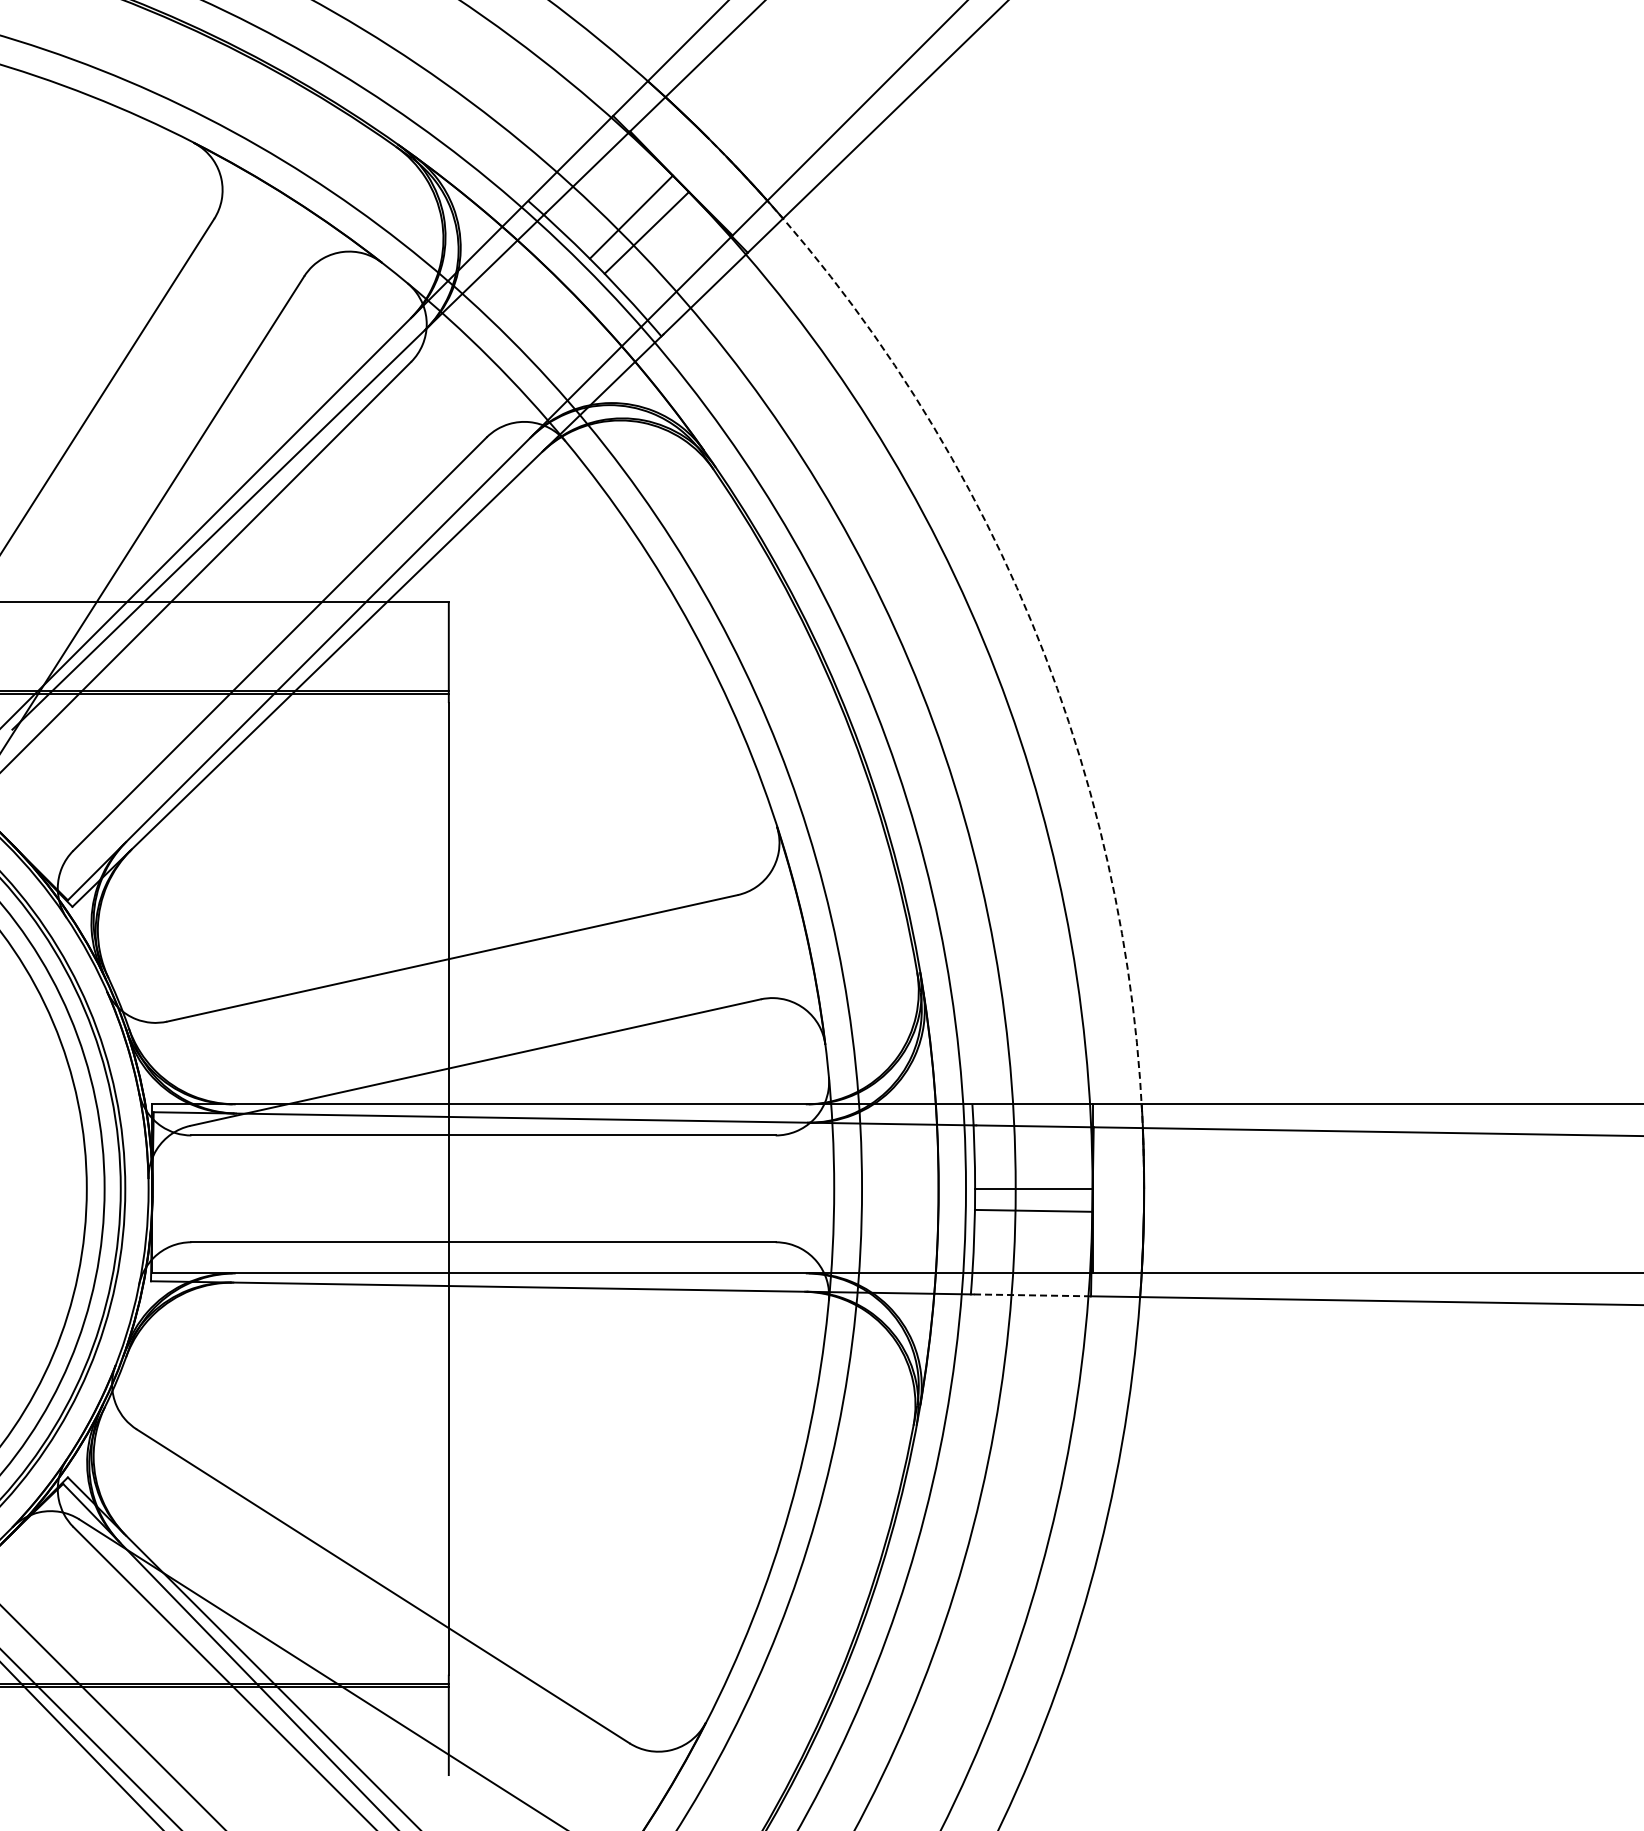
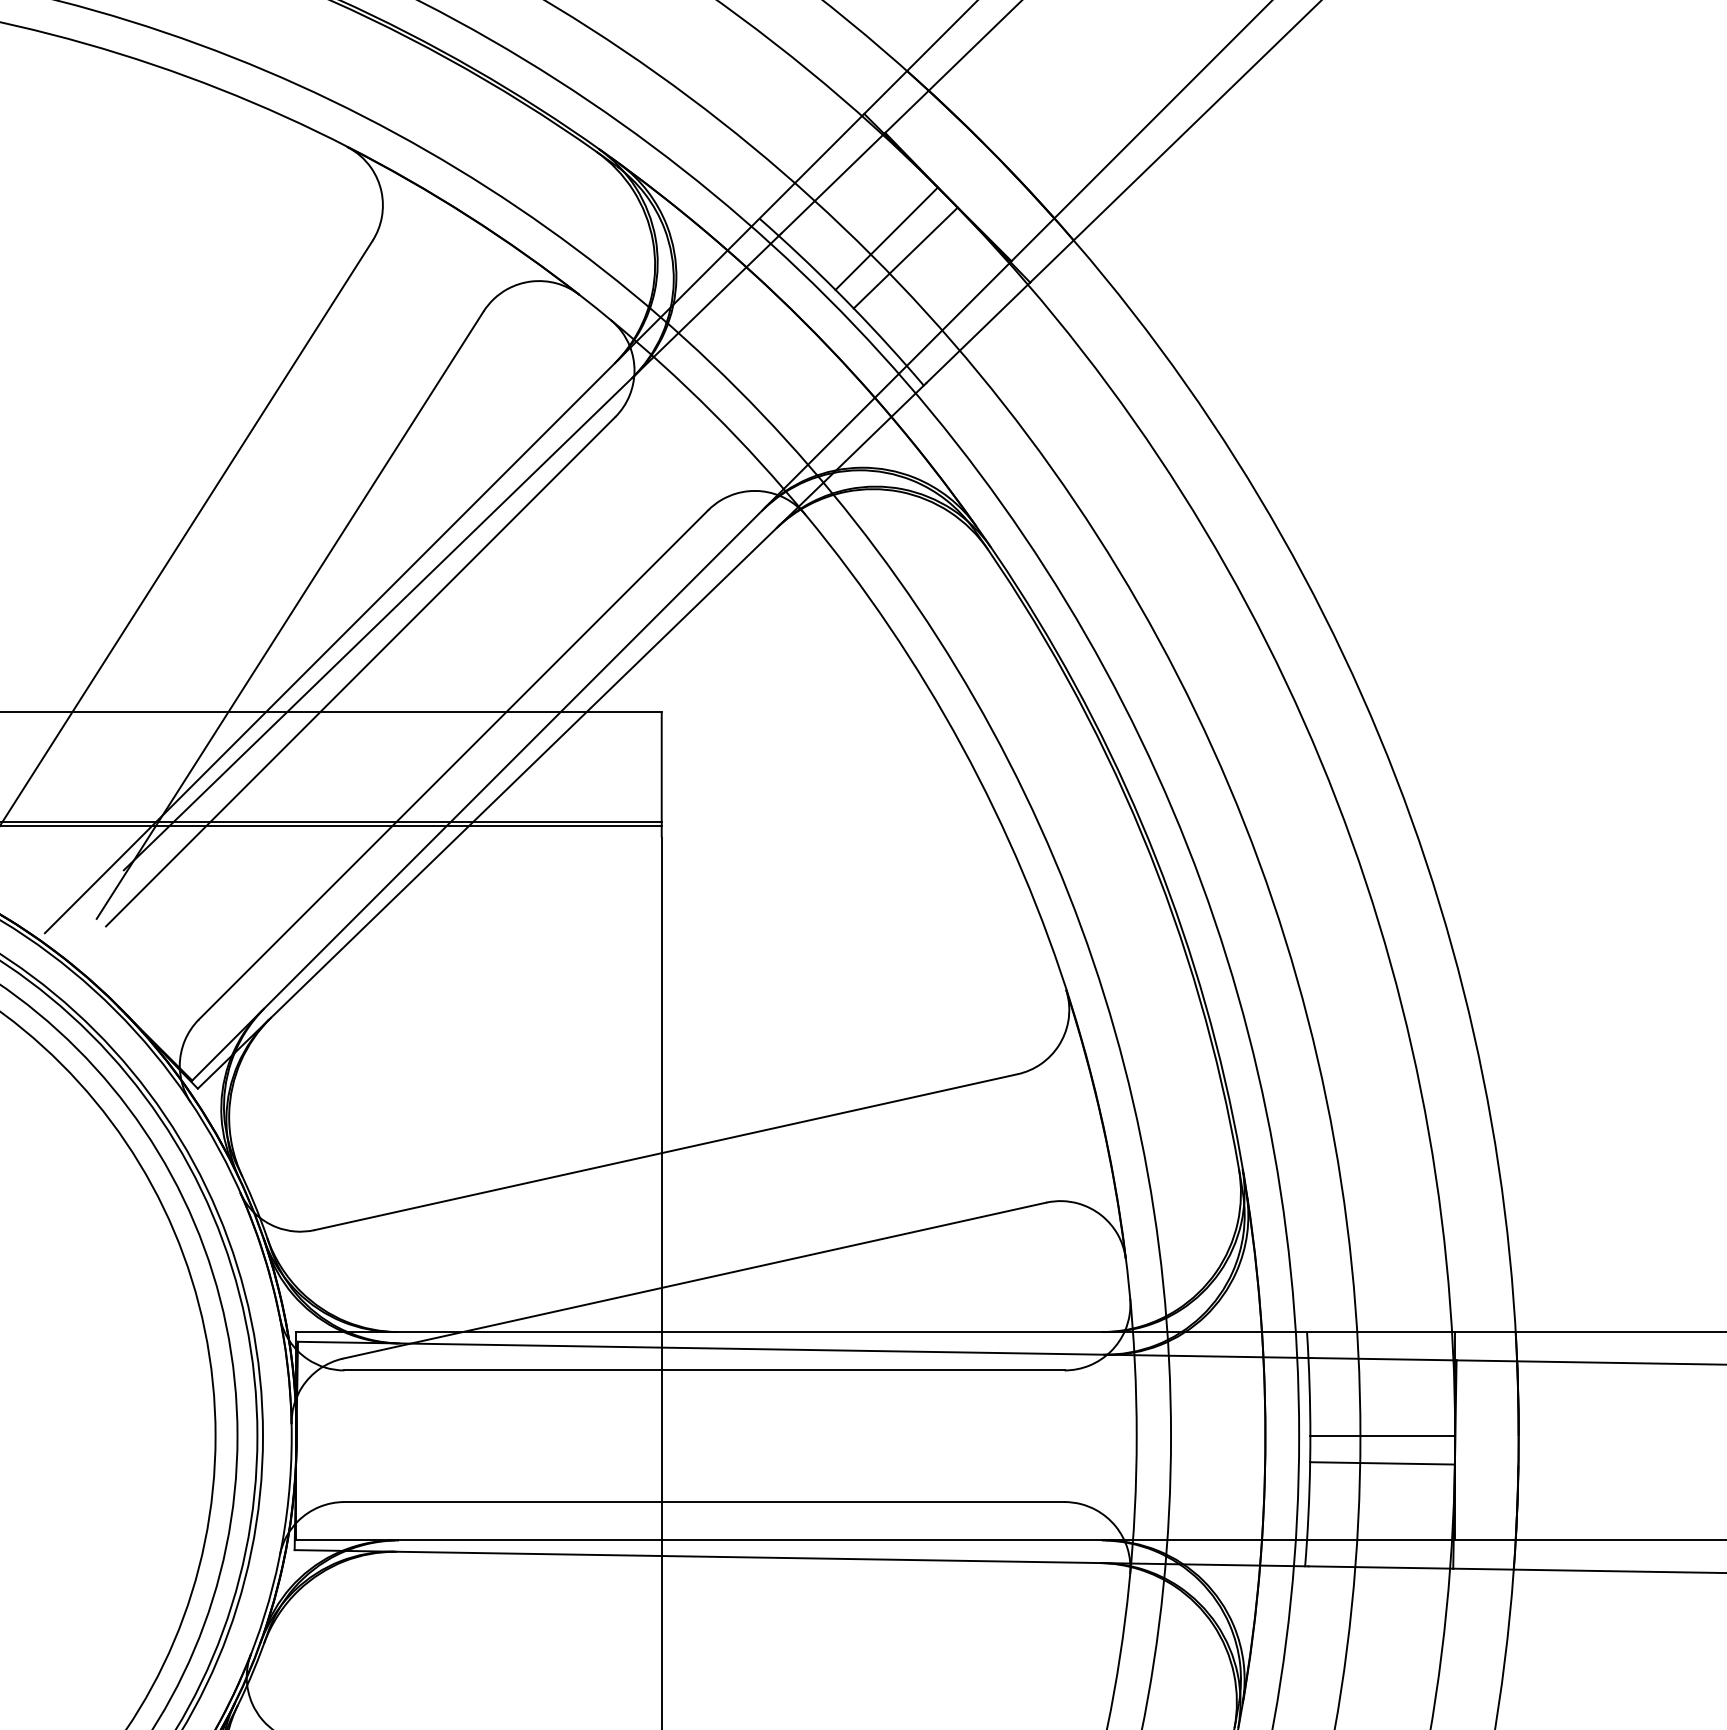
arc: (1031, 620) -> (1379, 735), dashed -> solid
line: (1032, 1295) -> (1381, 1567), dashed -> solid

